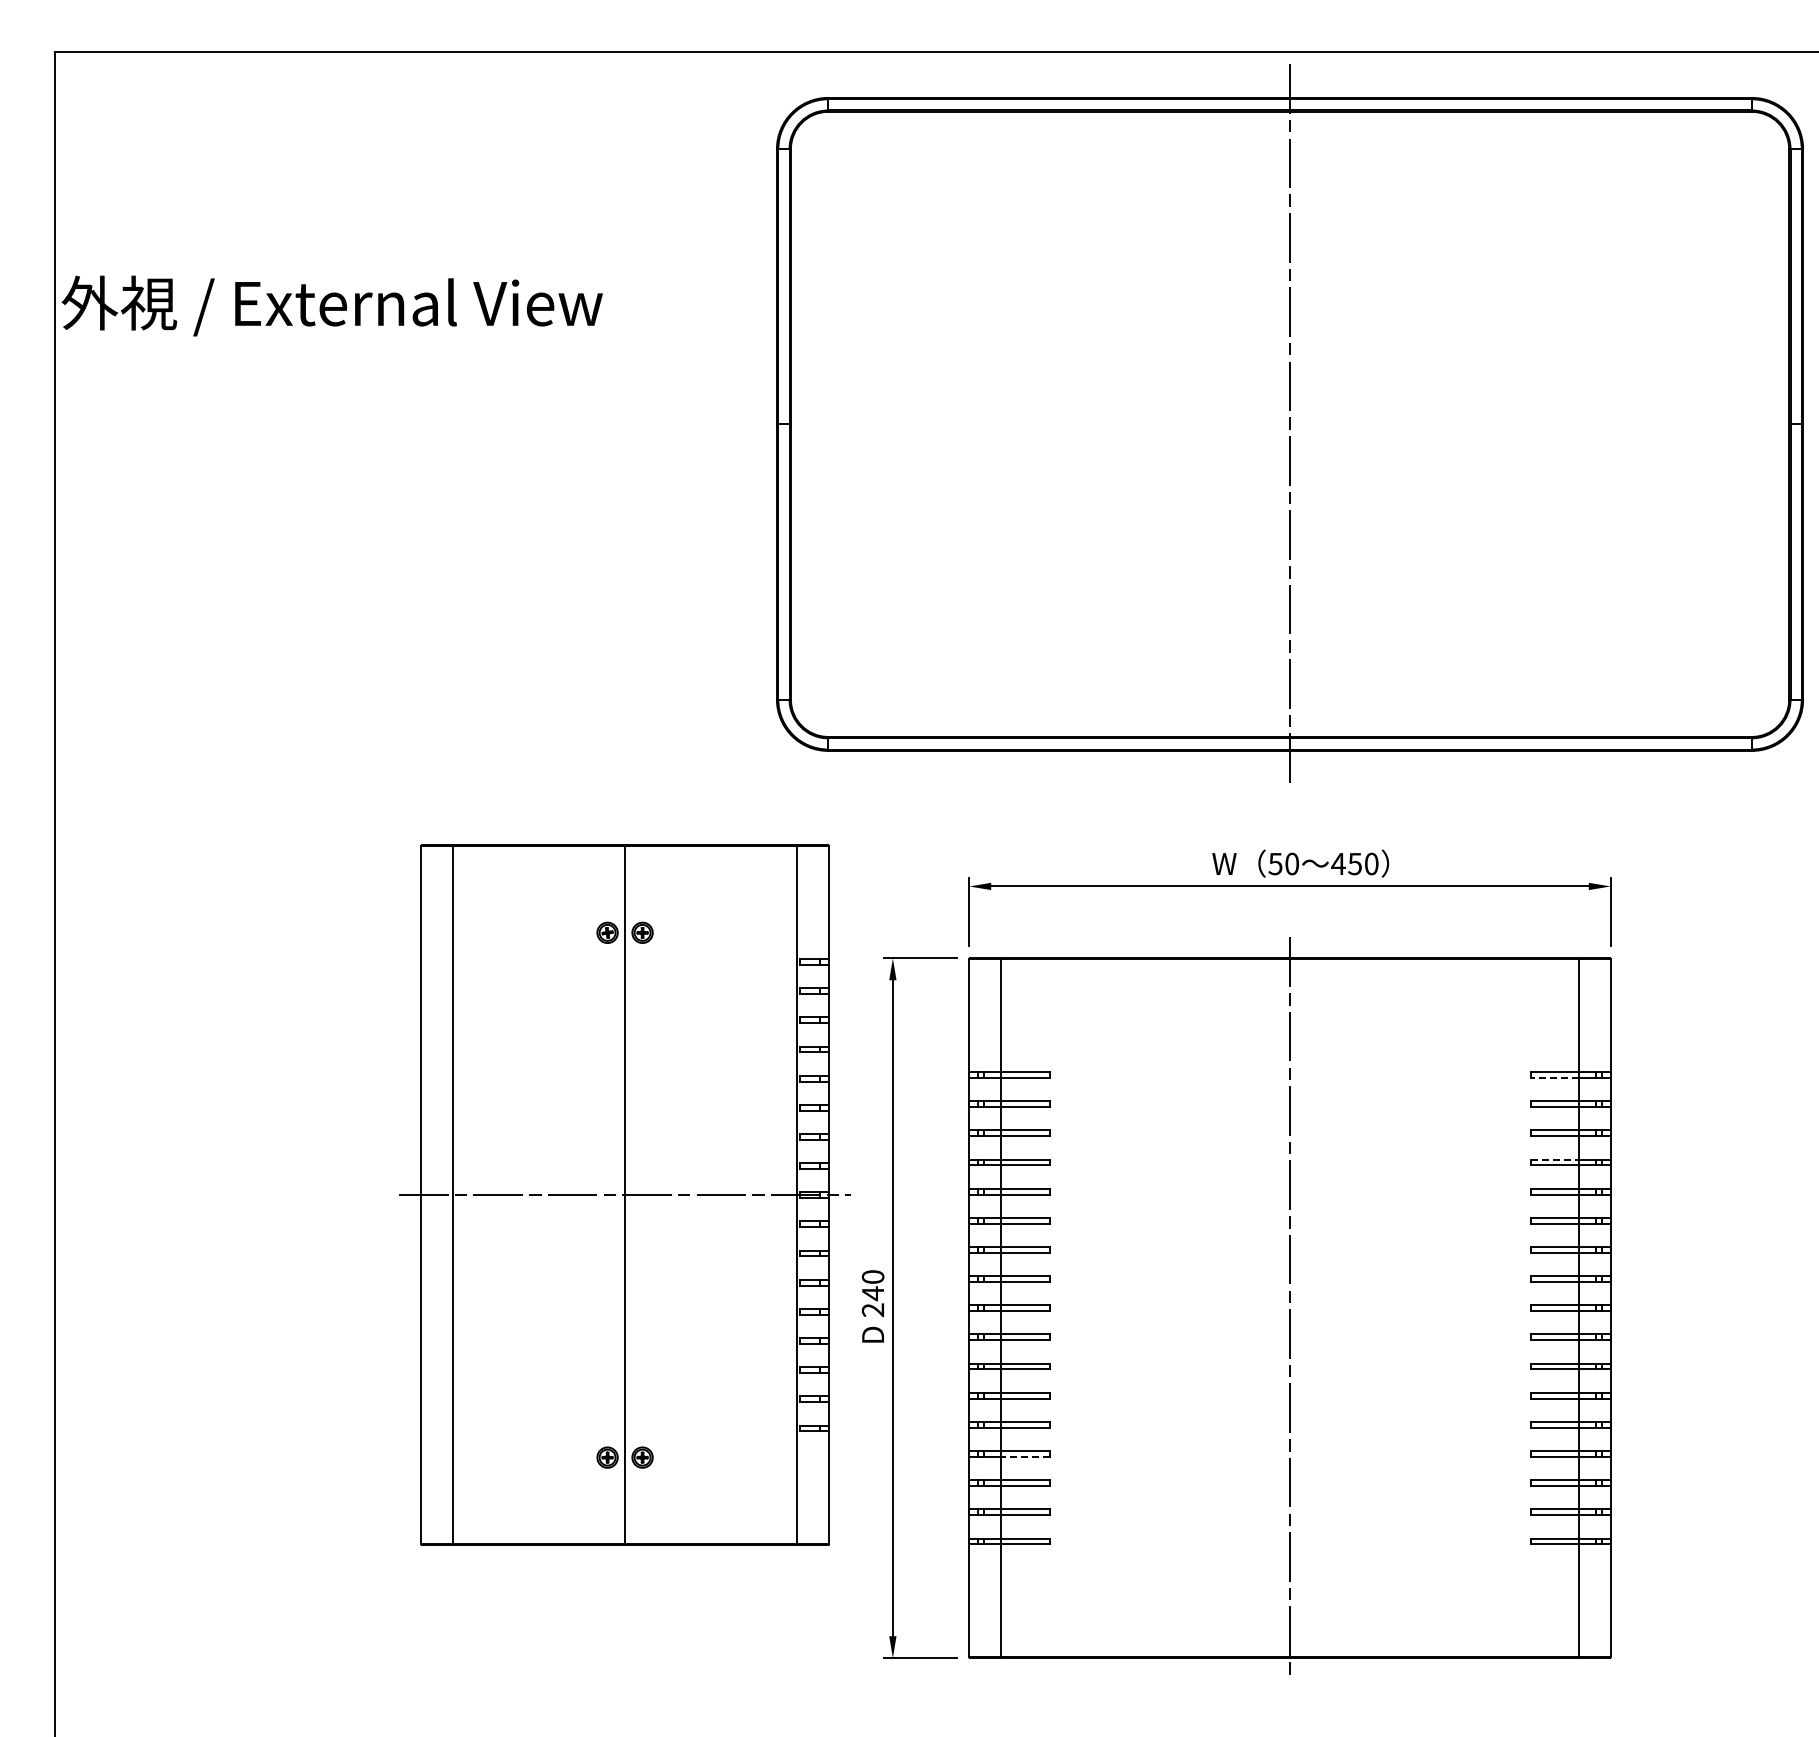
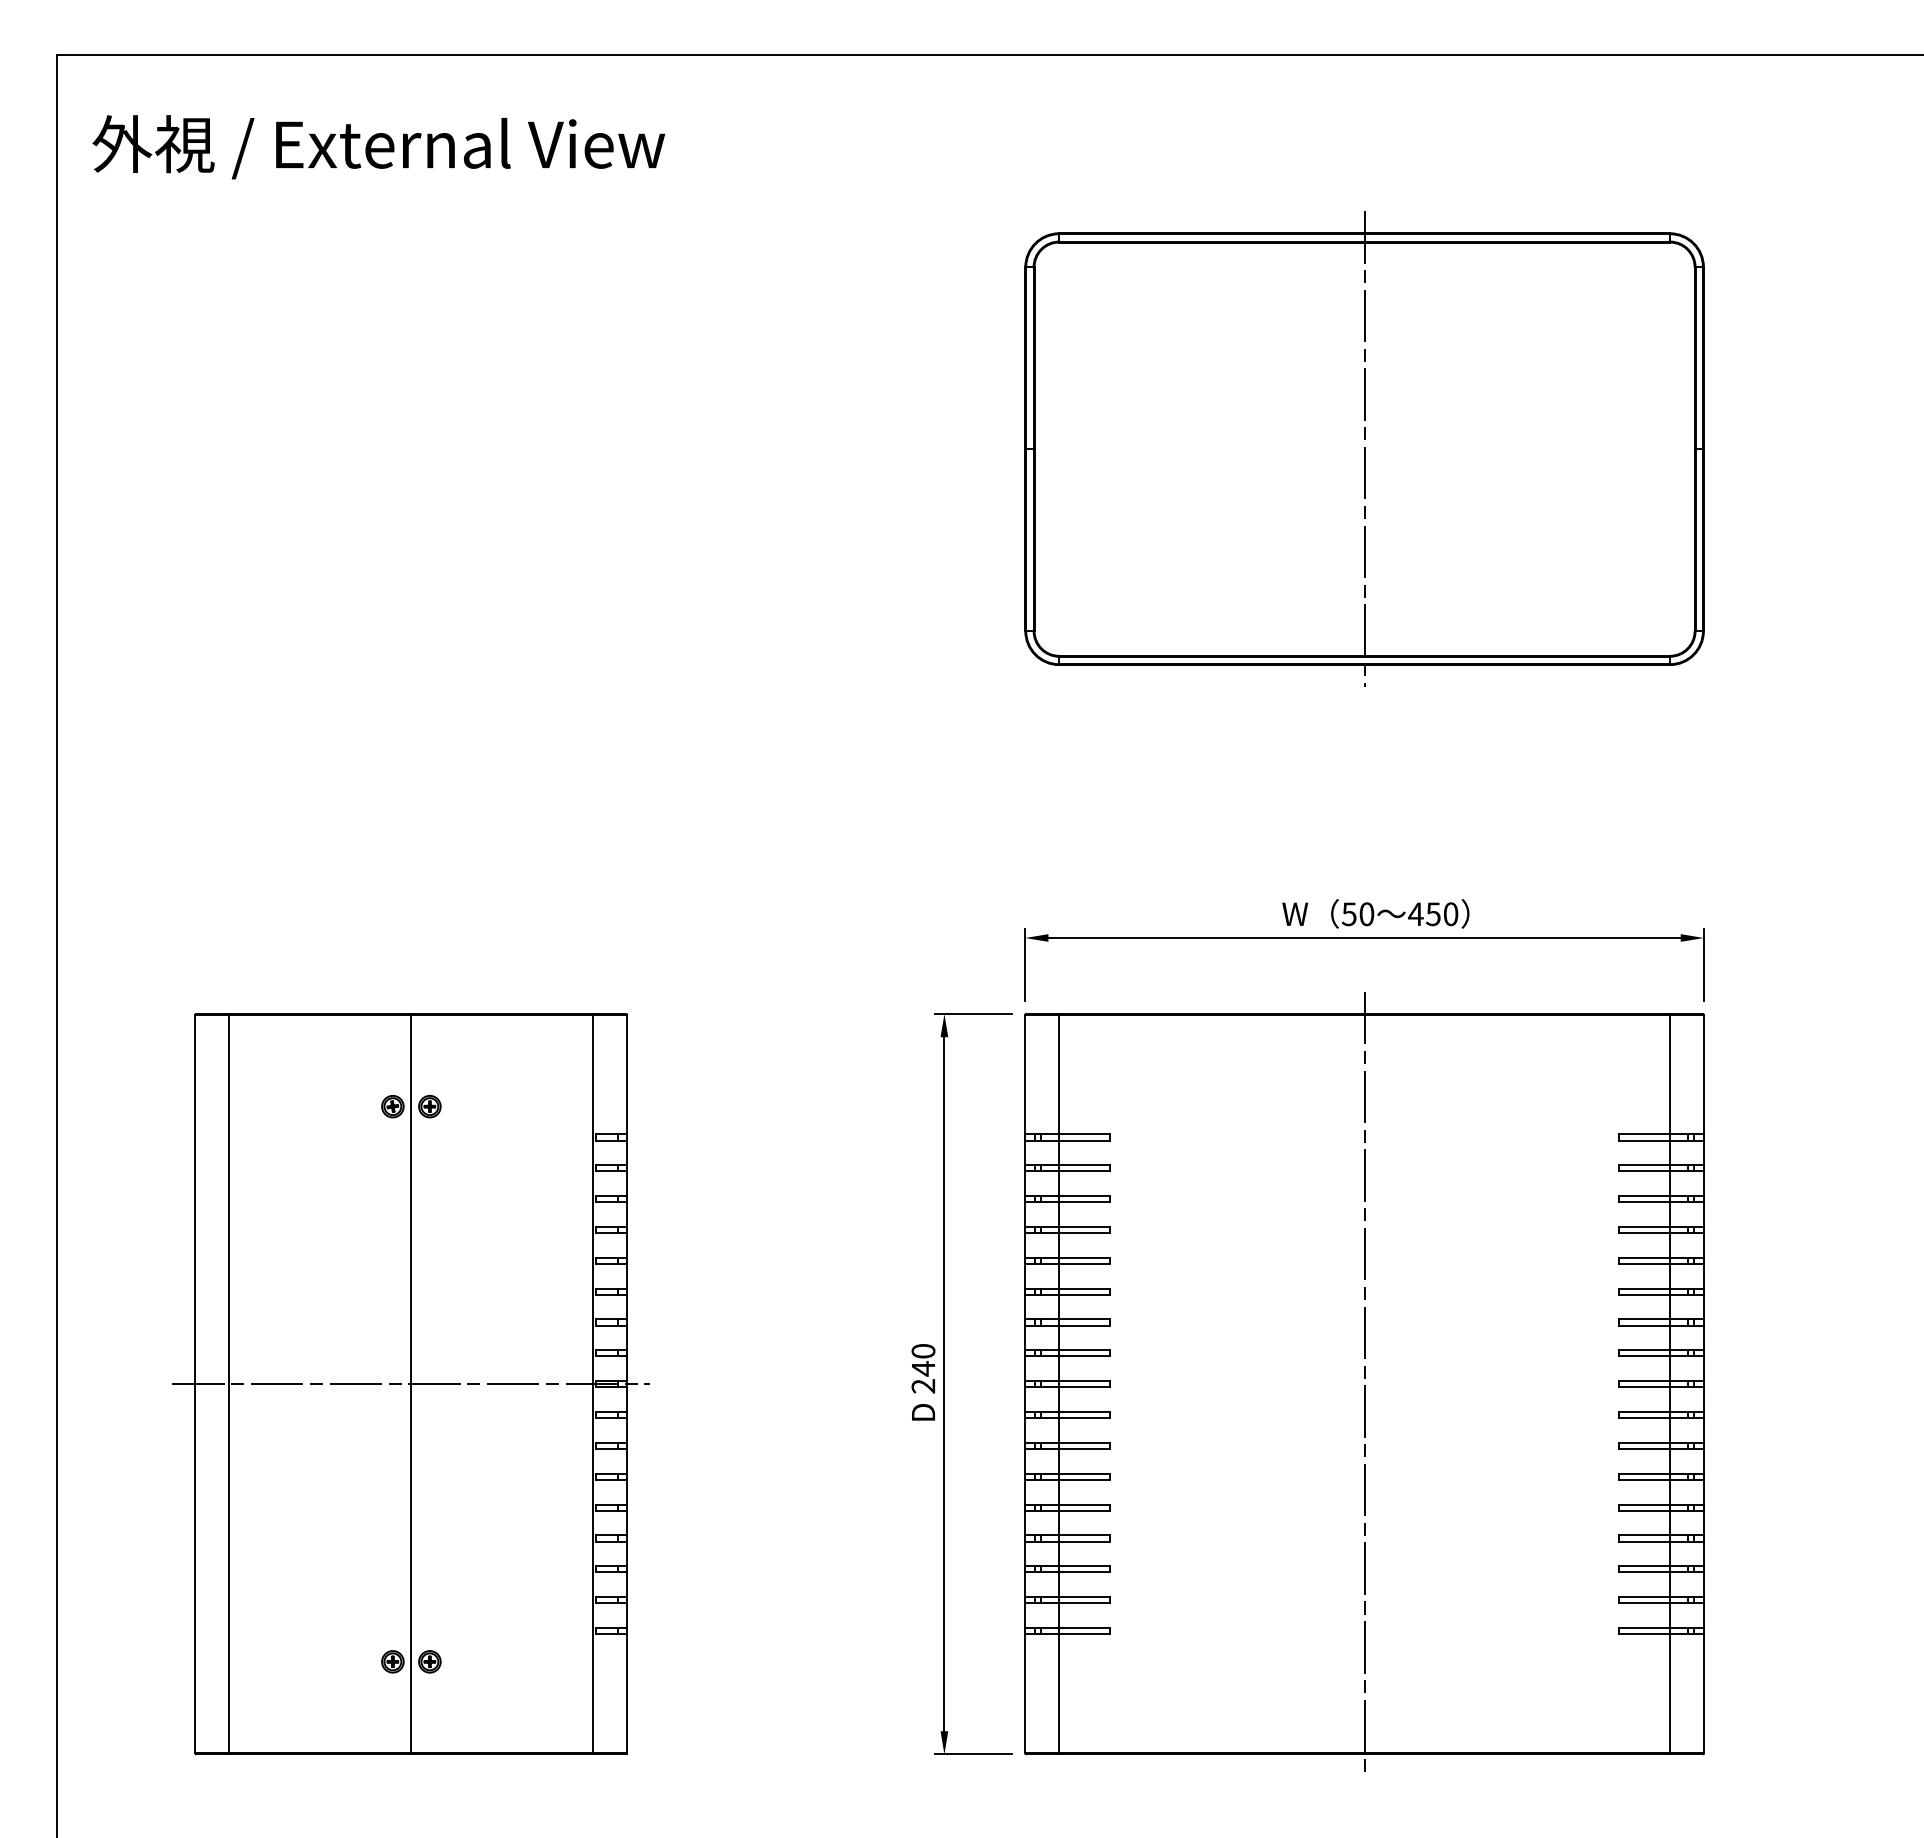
text: (331, 305) -> (377, 146), moved
part: (1289, 424) -> (1364, 449), size x0.62
line: (1554, 1077) -> (1644, 1140), dashed -> solid
line: (1555, 1159) -> (1645, 1226), dashed -> solid
part: (624, 1194) -> (410, 1383), moved
line: (1024, 1456) -> (1083, 1541), dashed -> solid

